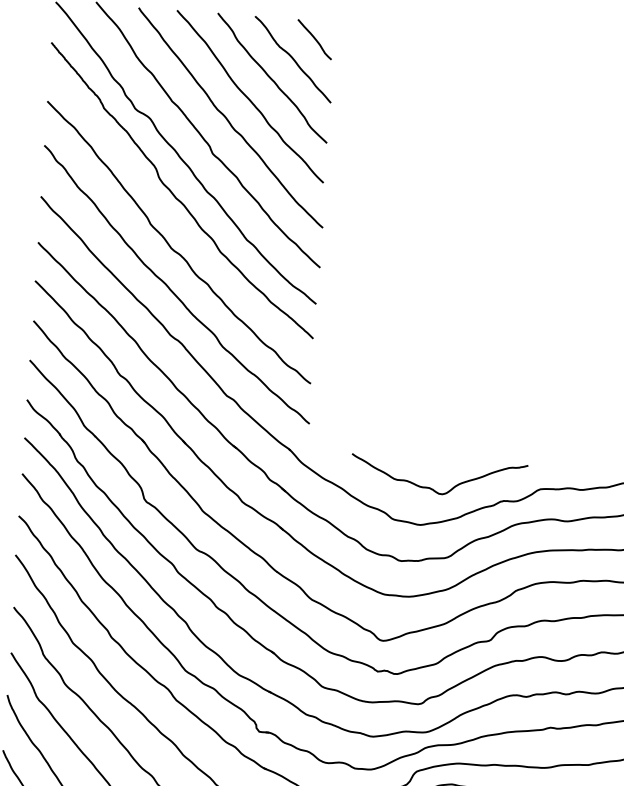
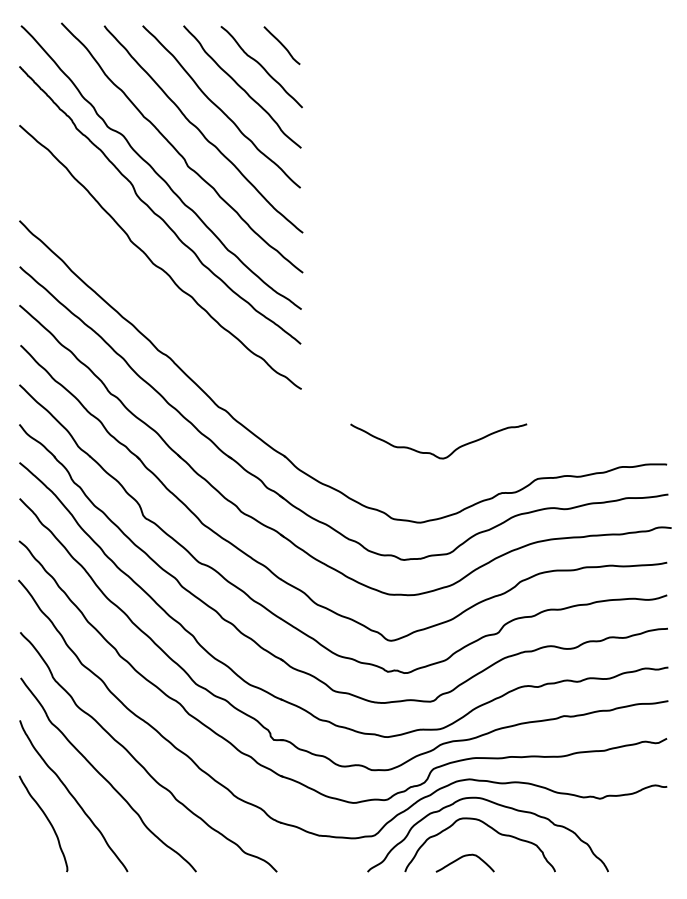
curve: (173, 291) -> (158, 306), removed
curve: (432, 488) -> (433, 453), moved

